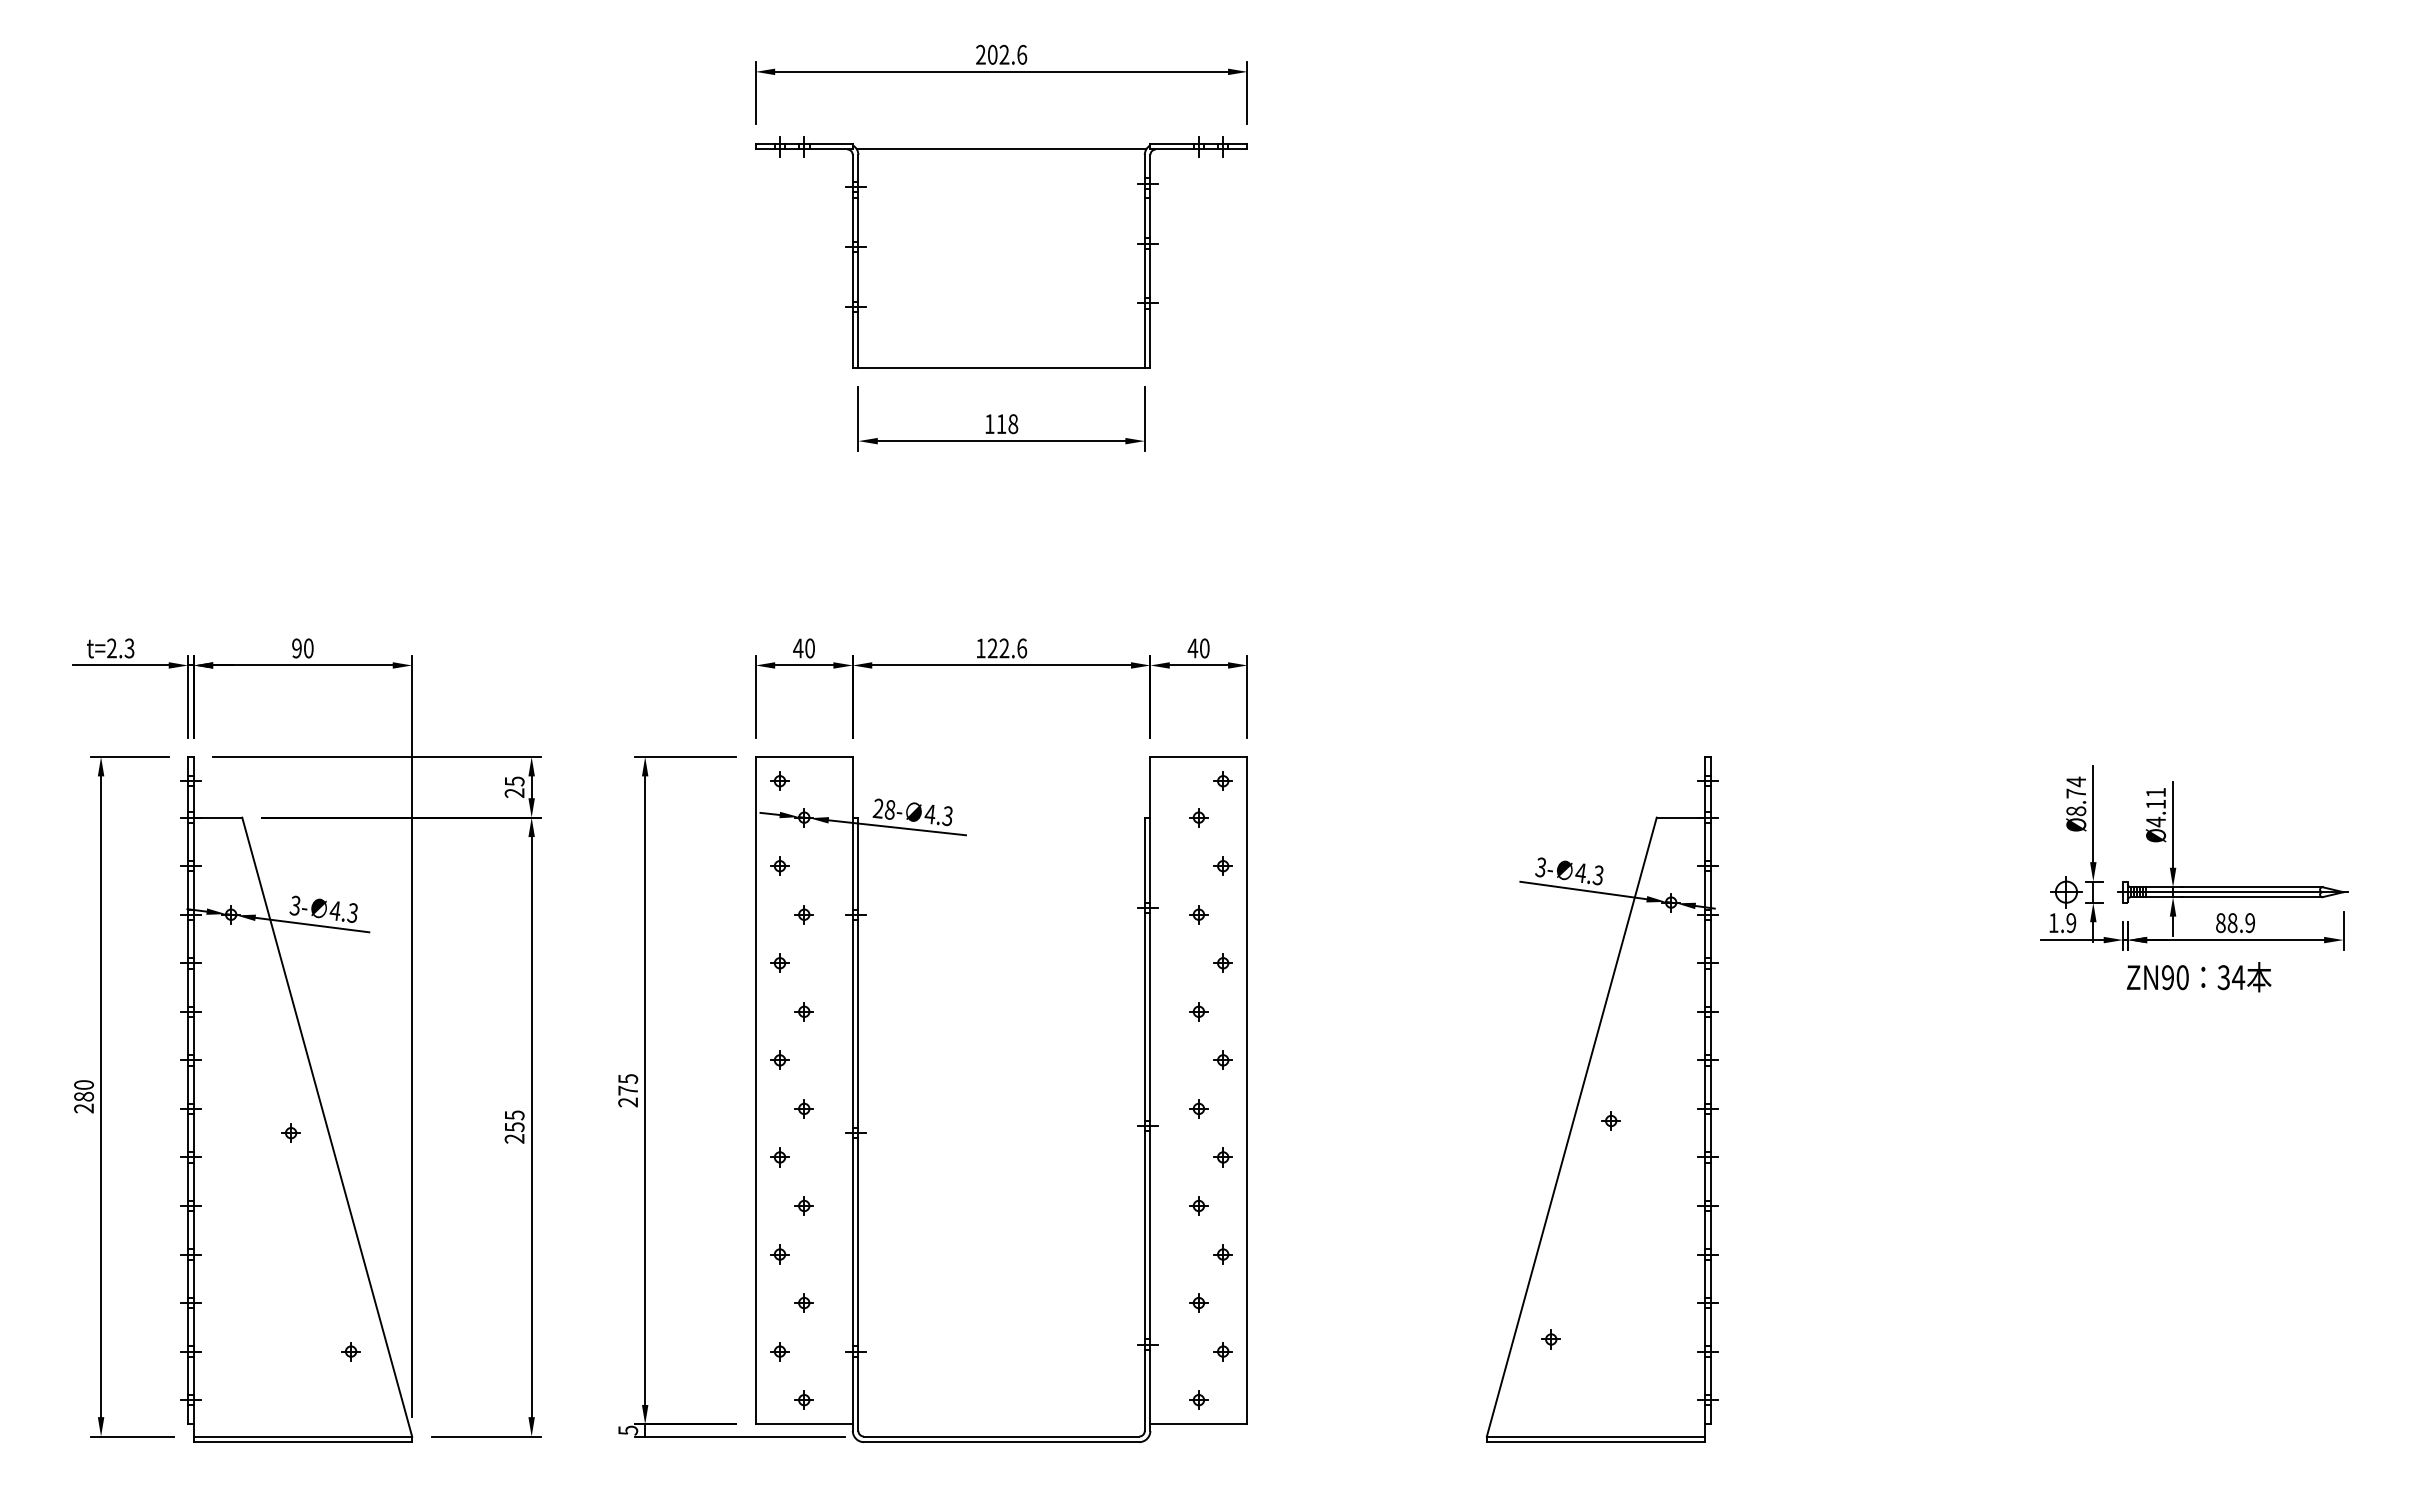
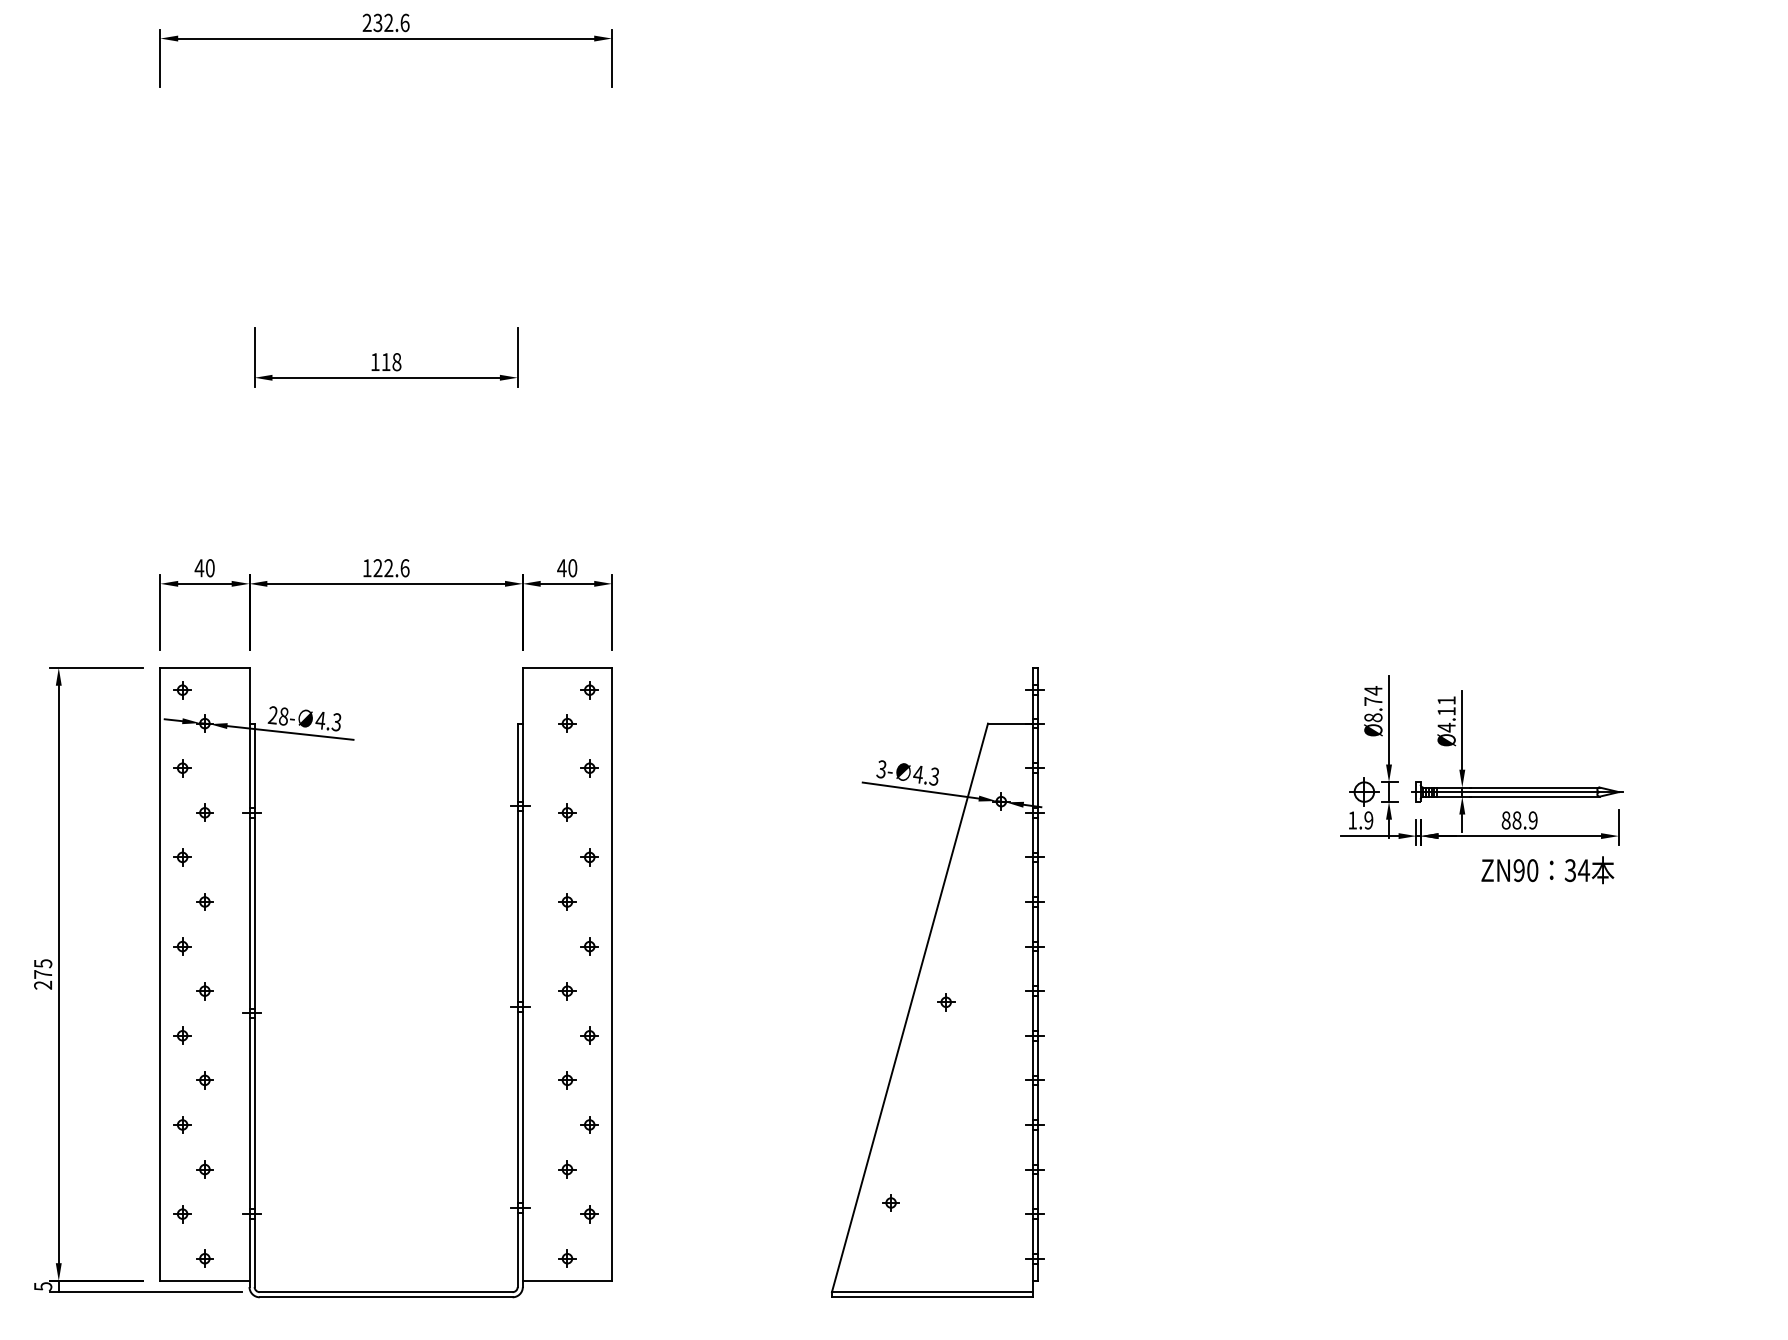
text: (992, 54) -> (377, 22), 202.6 -> 232.6
part: (1001, 252) -> (386, 204), removed
text: (2199, 977) -> (1548, 870), moved

